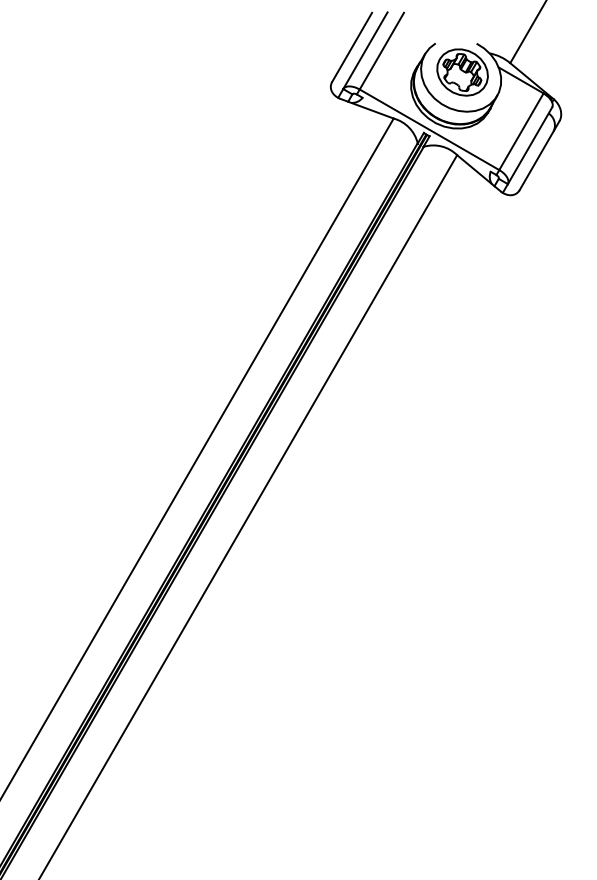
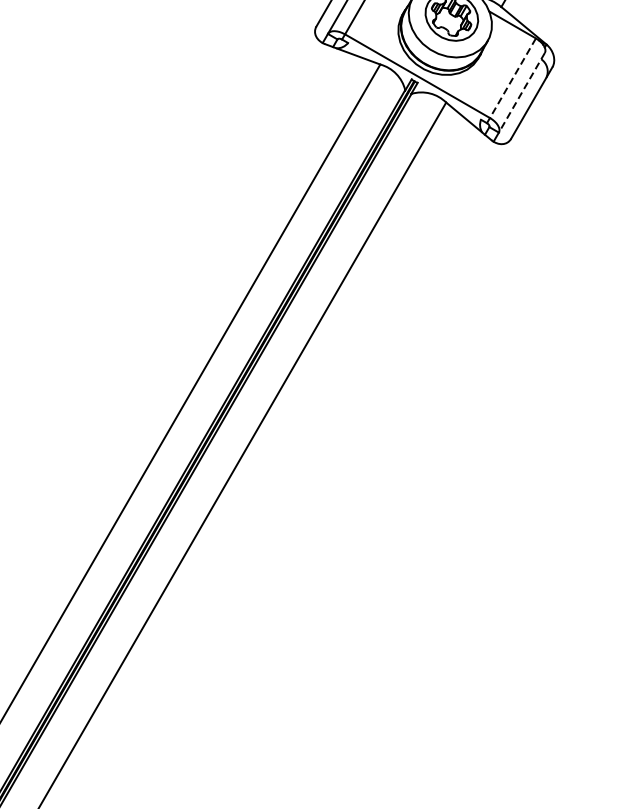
line: (521, 132) -> (513, 79), solid -> dashed
line: (529, 146) -> (521, 93), solid -> dashed

